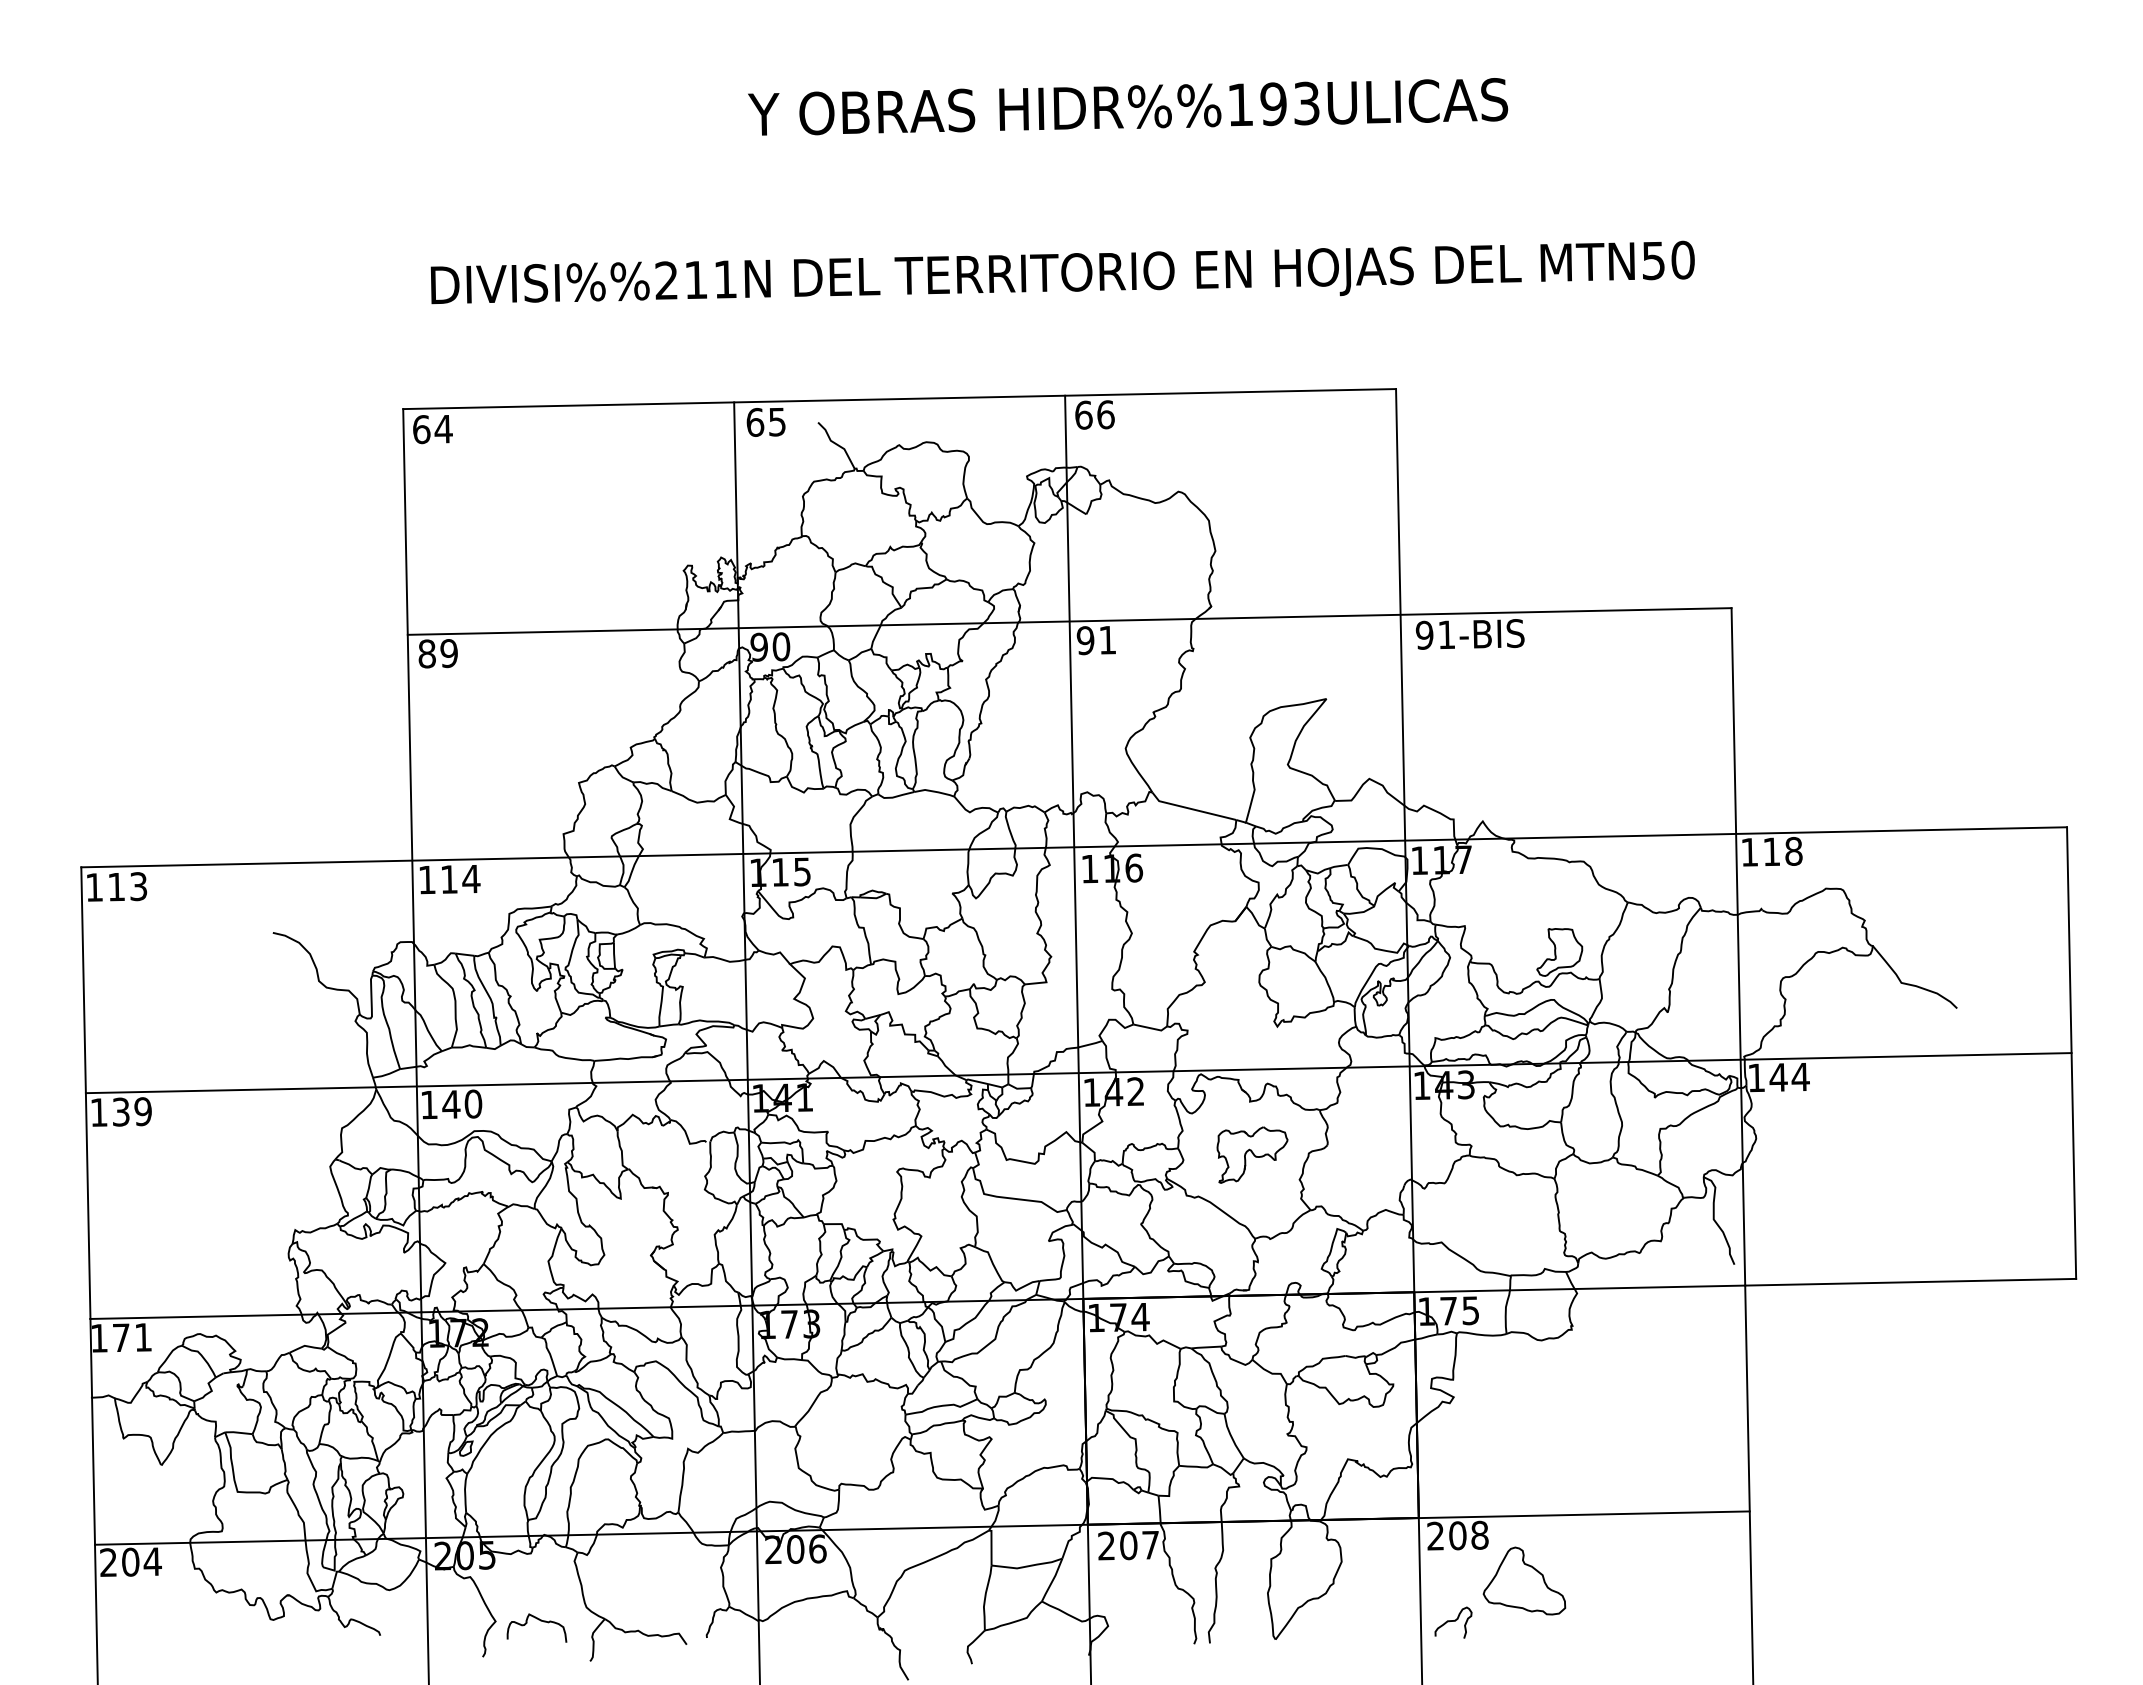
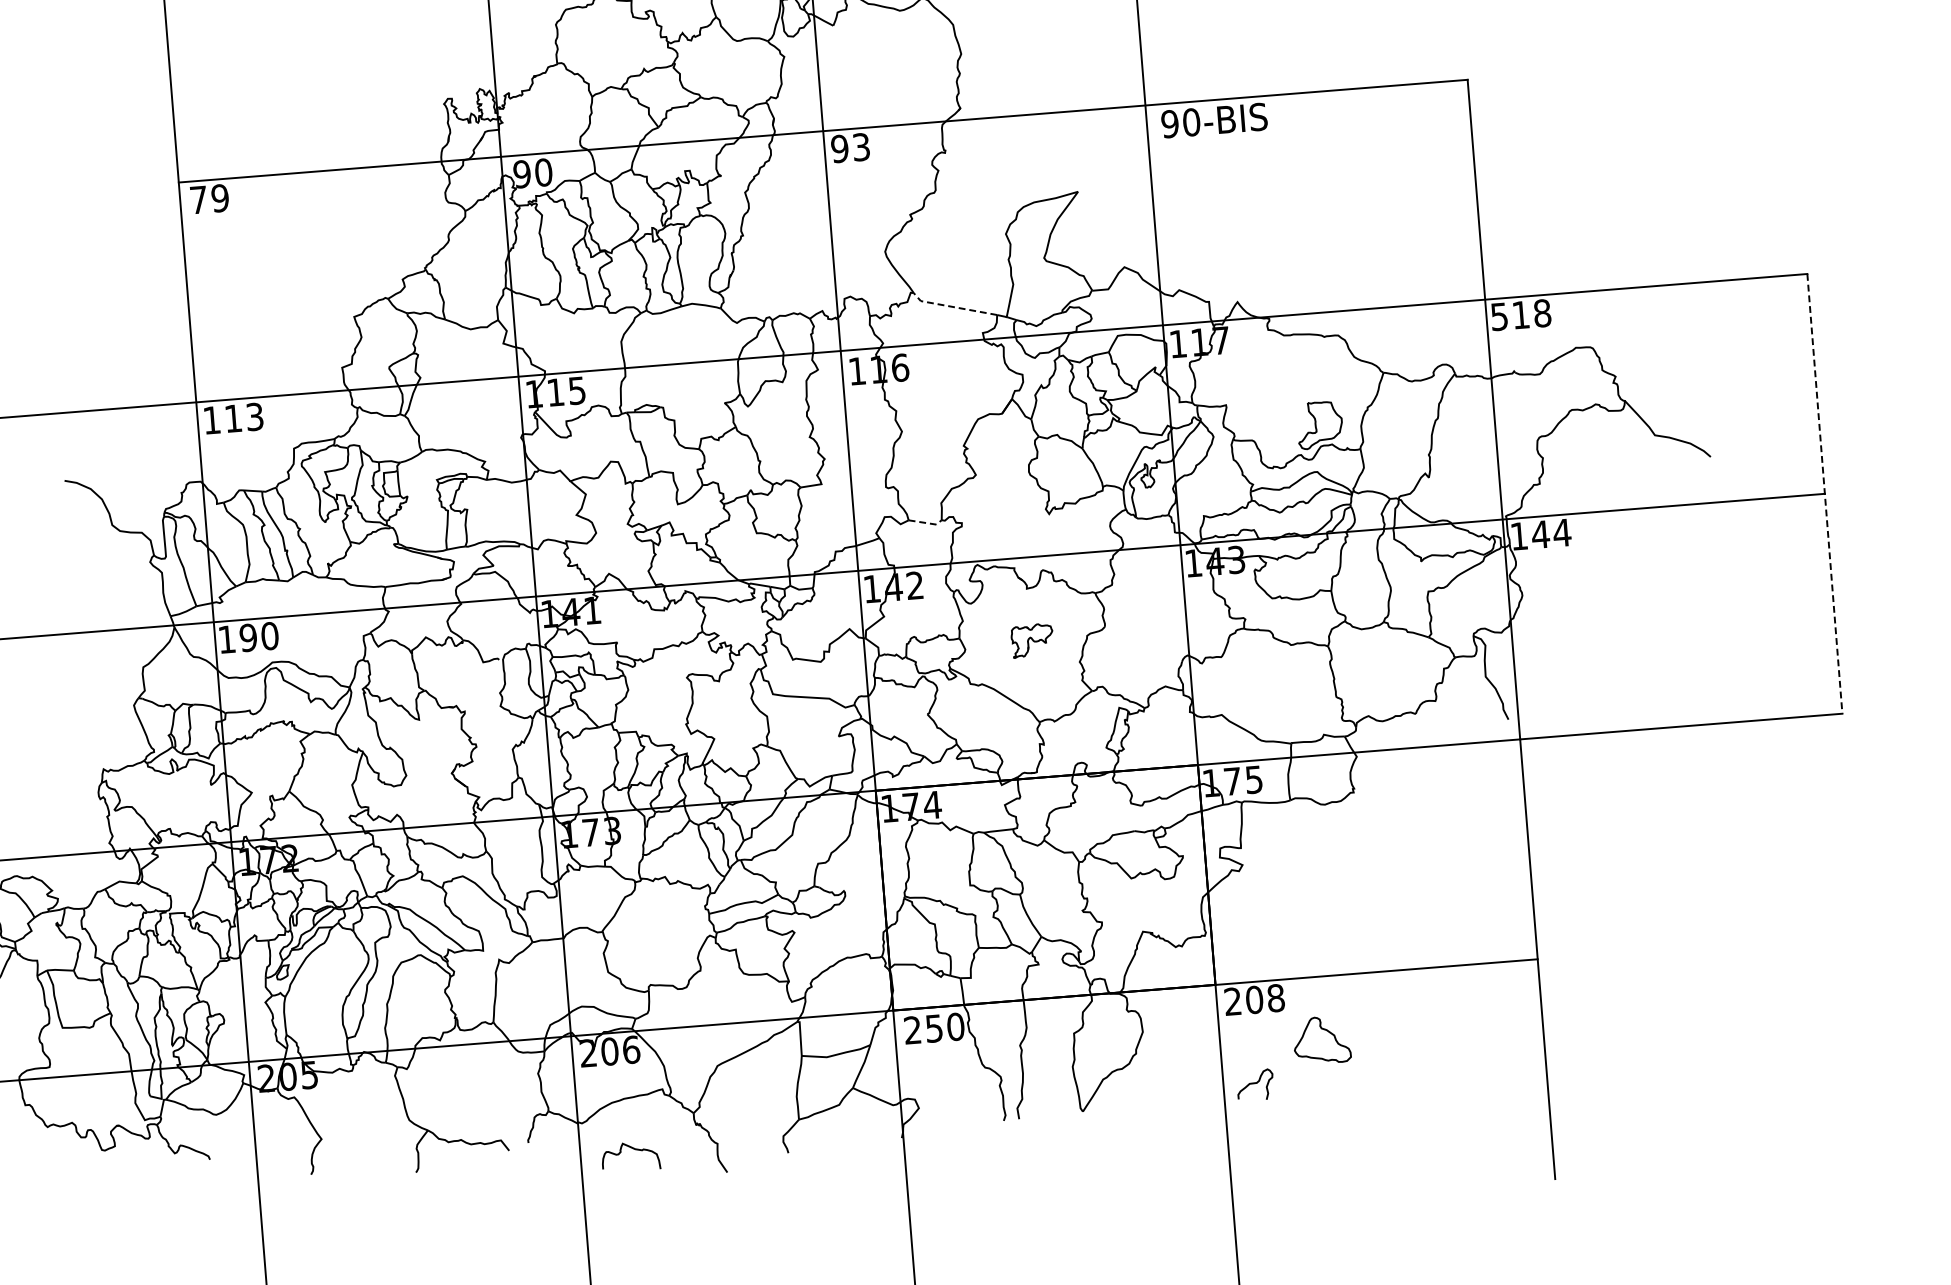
text: (1446, 634) -> (1191, 122), 91-BIS -> 90-BIS
text: (1107, 639) -> (861, 146), 91 -> 93
text: (426, 653) -> (198, 199), 89 -> 79
line: (1191, 809) -> (952, 307), solid -> dashed
text: (1749, 852) -> (1499, 316), 118 -> 518
text: (471, 878) -> (255, 416), 114 -> 113
line: (1151, 1028) -> (926, 523), solid -> dashed
line: (2071, 1053) -> (1824, 494), solid -> dashed
text: (451, 1104) -> (248, 637), 140 -> 190
part: (1252, 1154) -> (1032, 640), size x0.6
text: (1139, 1545) -> (944, 1027), 207 -> 250
part: (1524, 1580) -> (1322, 1039), size x0.7
curve: (540, 1621) -> (634, 1149), moved

